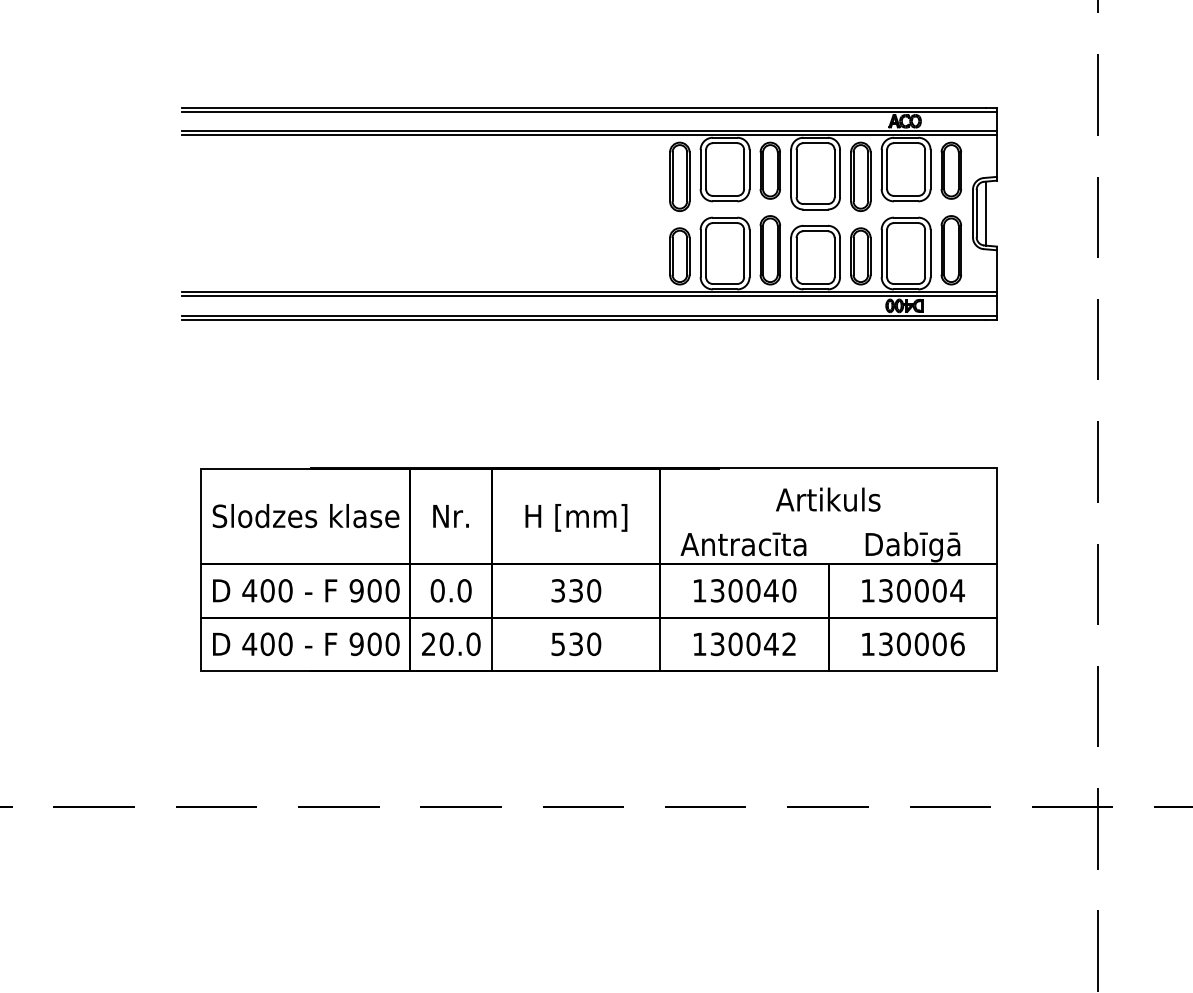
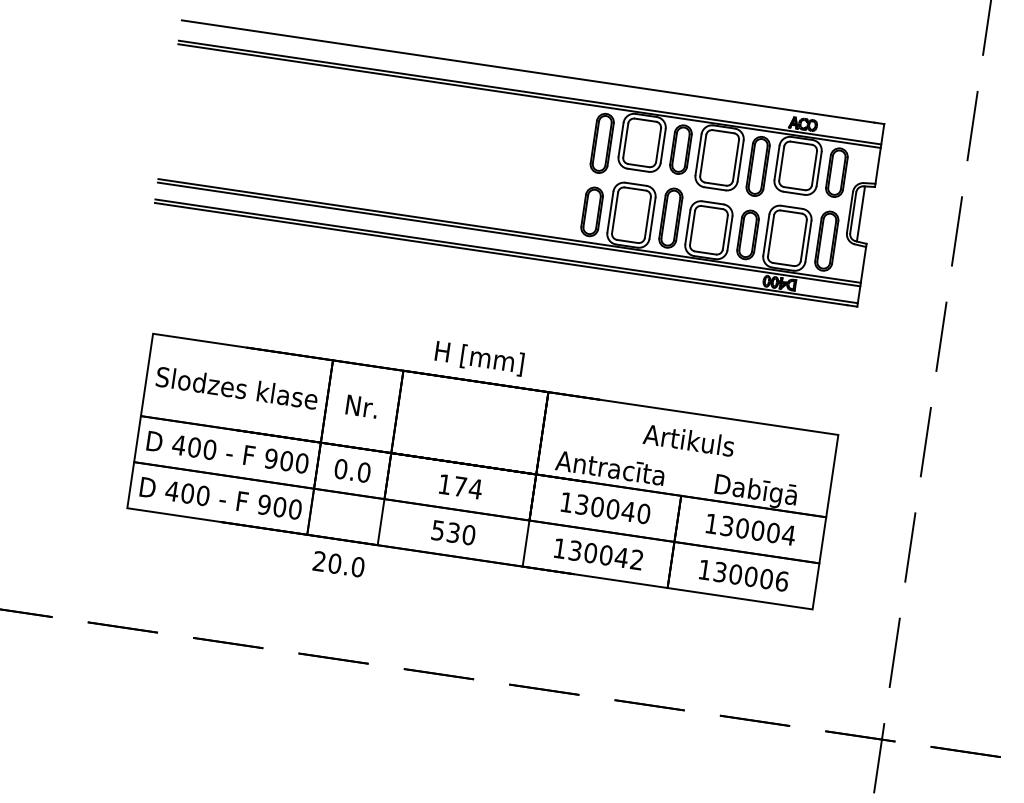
line: (589, 111) -> (532, 75), removed
text: (576, 517) -> (479, 358), moved
text: (576, 590) -> (460, 486), 330 -> 174
text: (451, 643) -> (339, 563), moved

